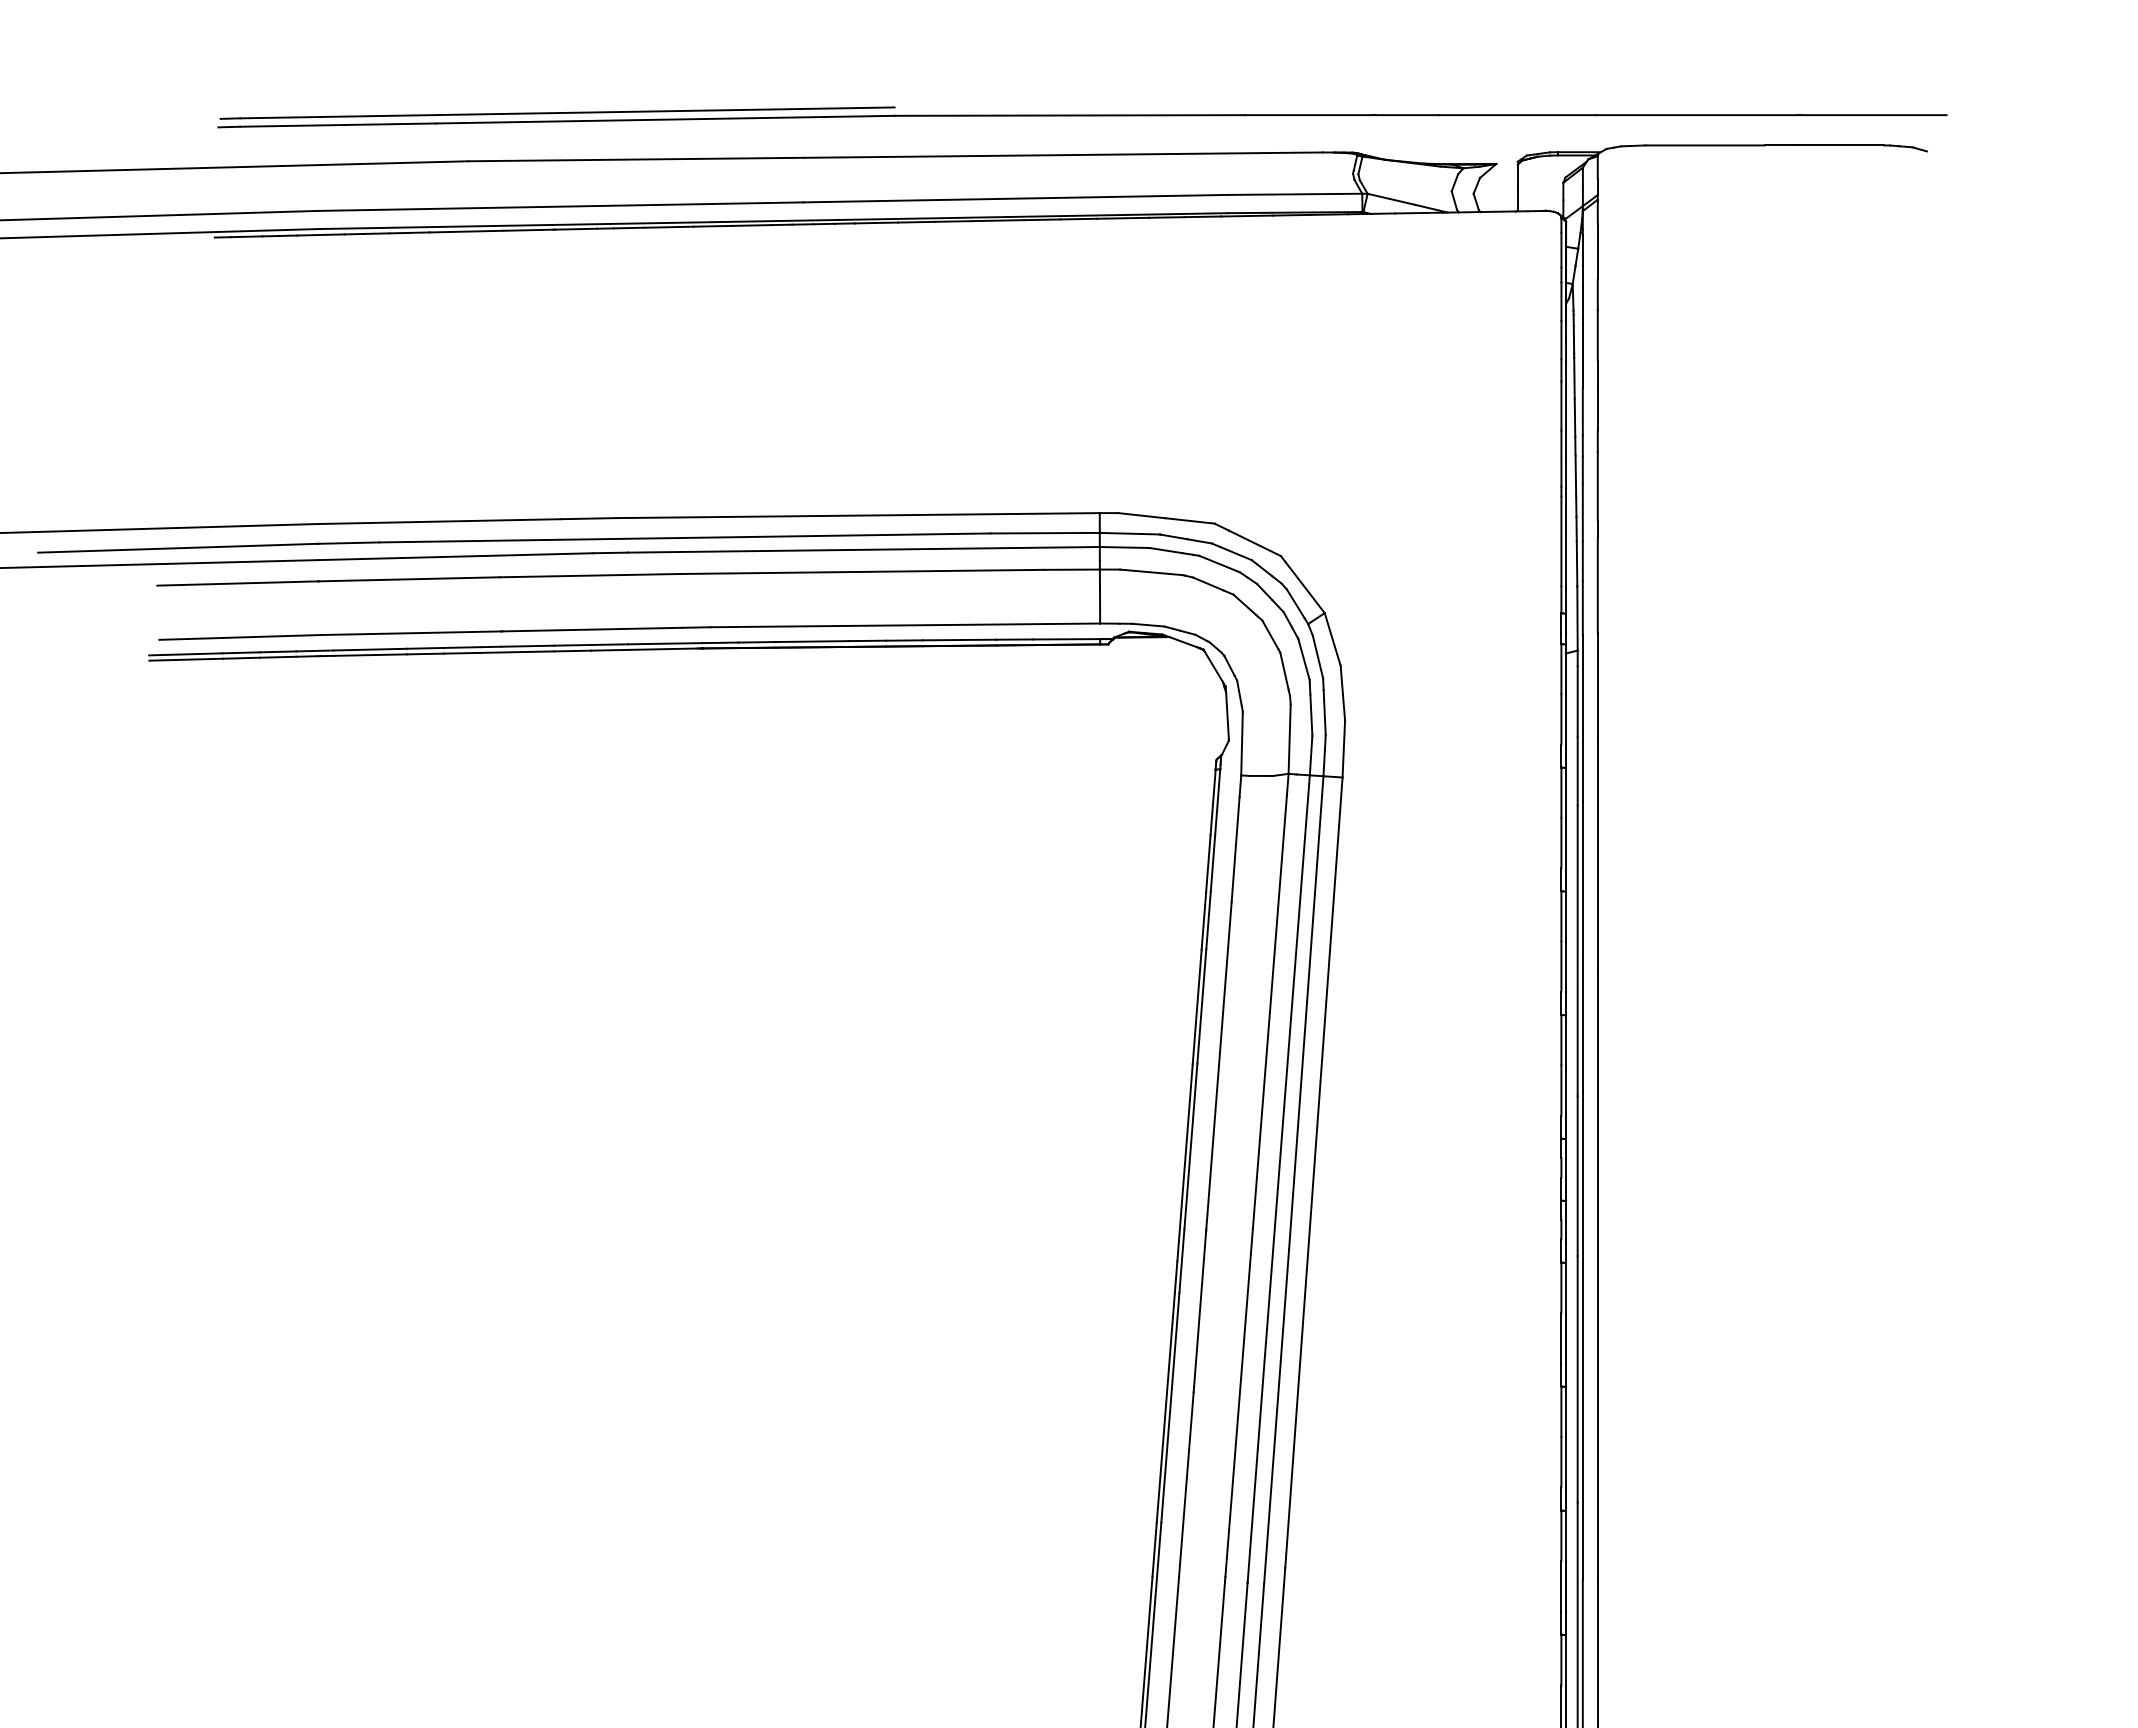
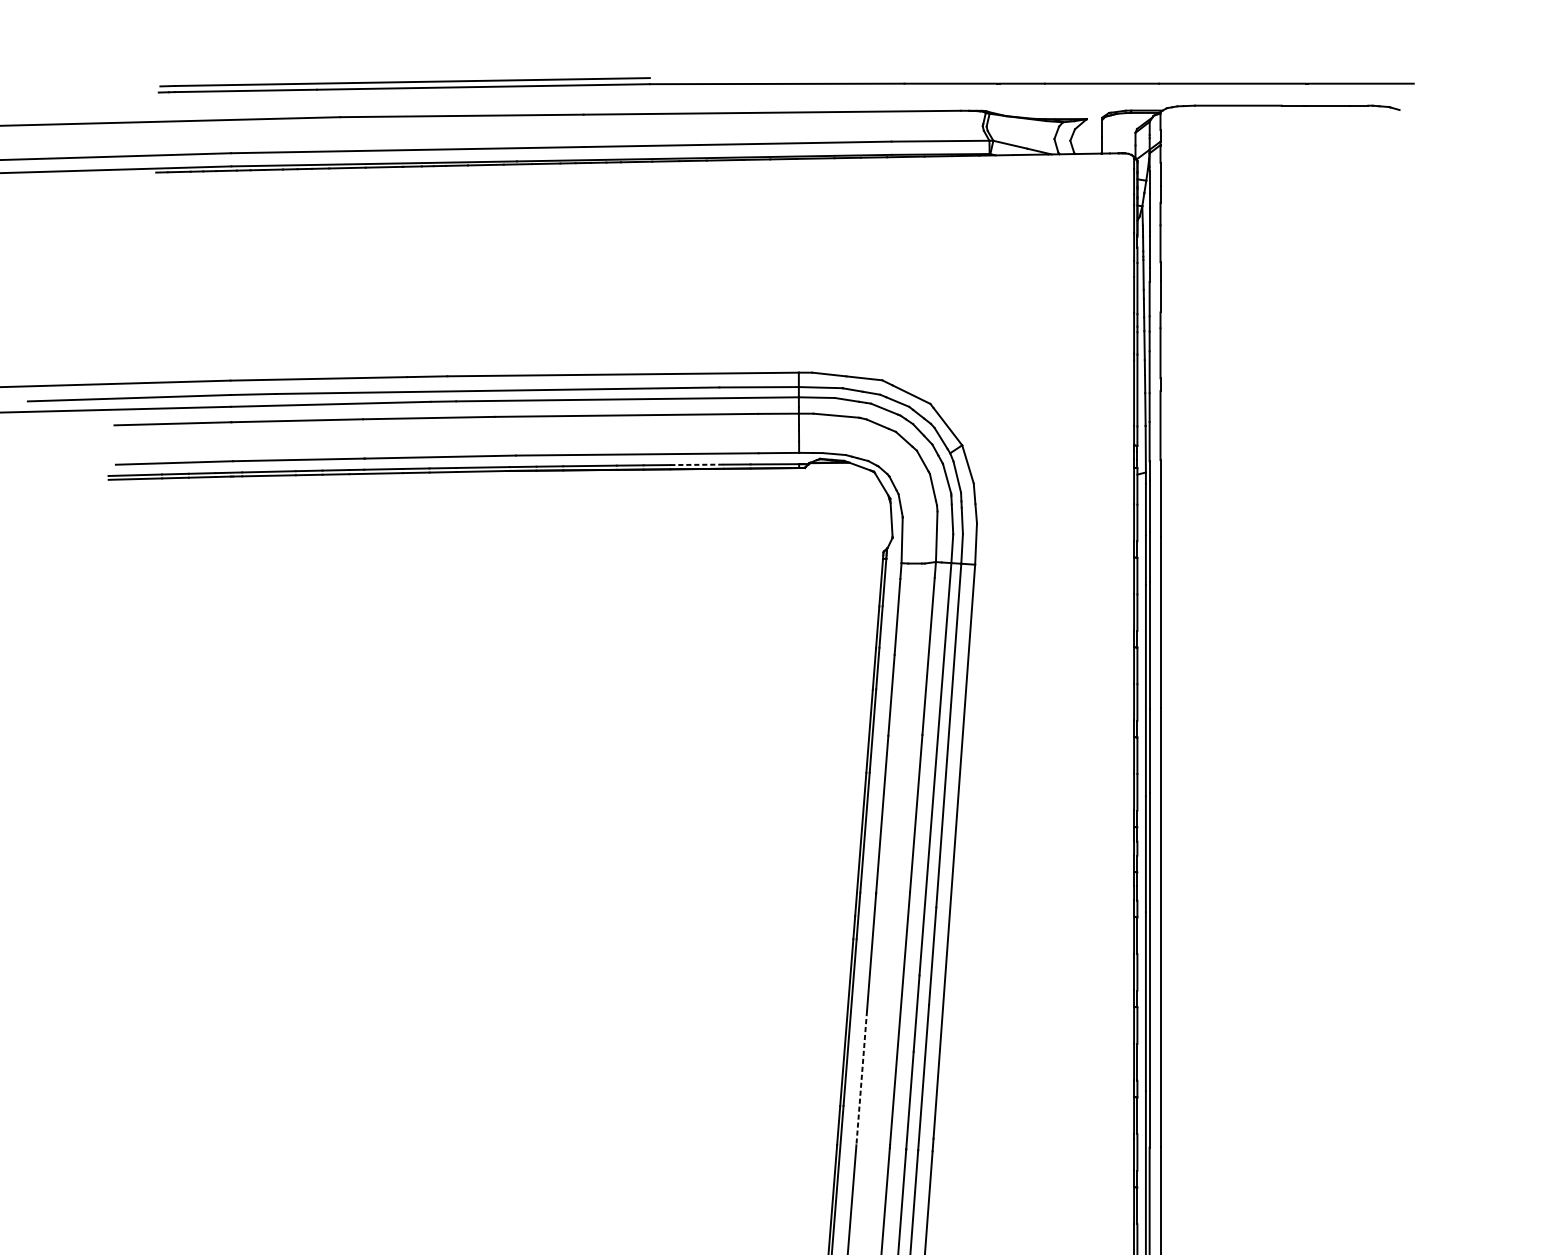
line: (959, 640) -> (696, 465), solid -> dashed
line: (1186, 1484) -> (861, 1078), solid -> dashed

